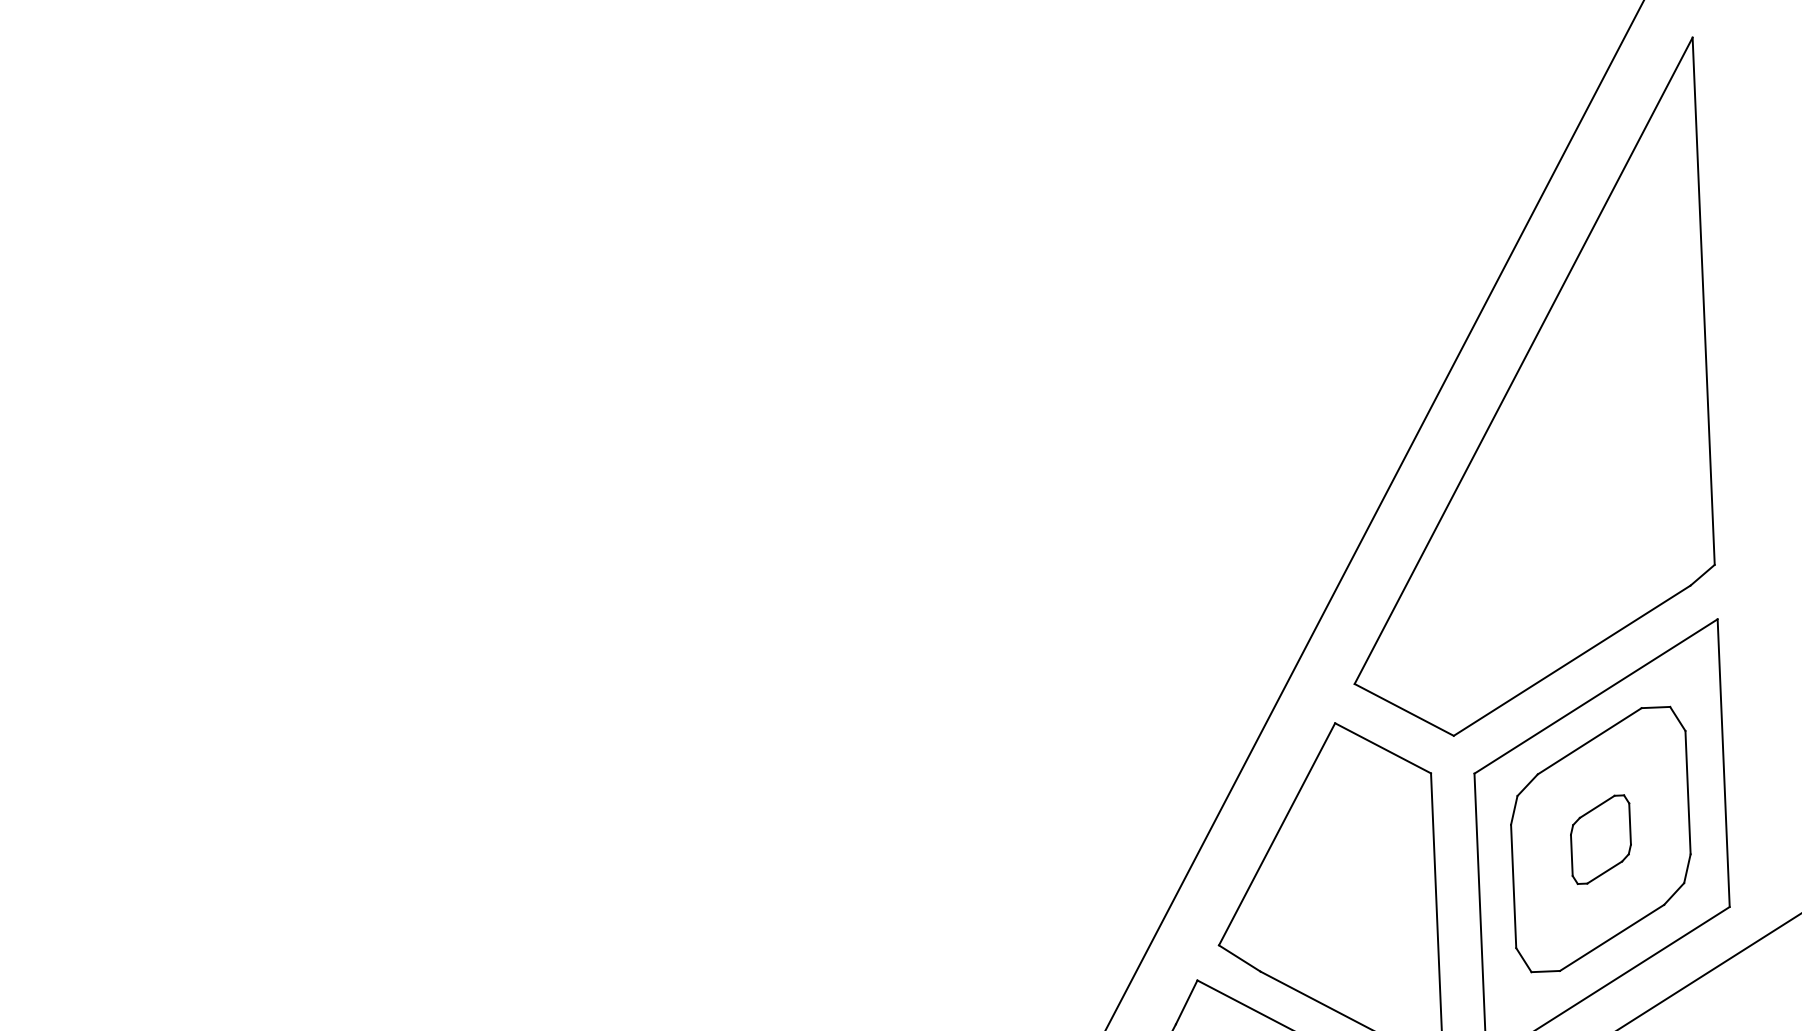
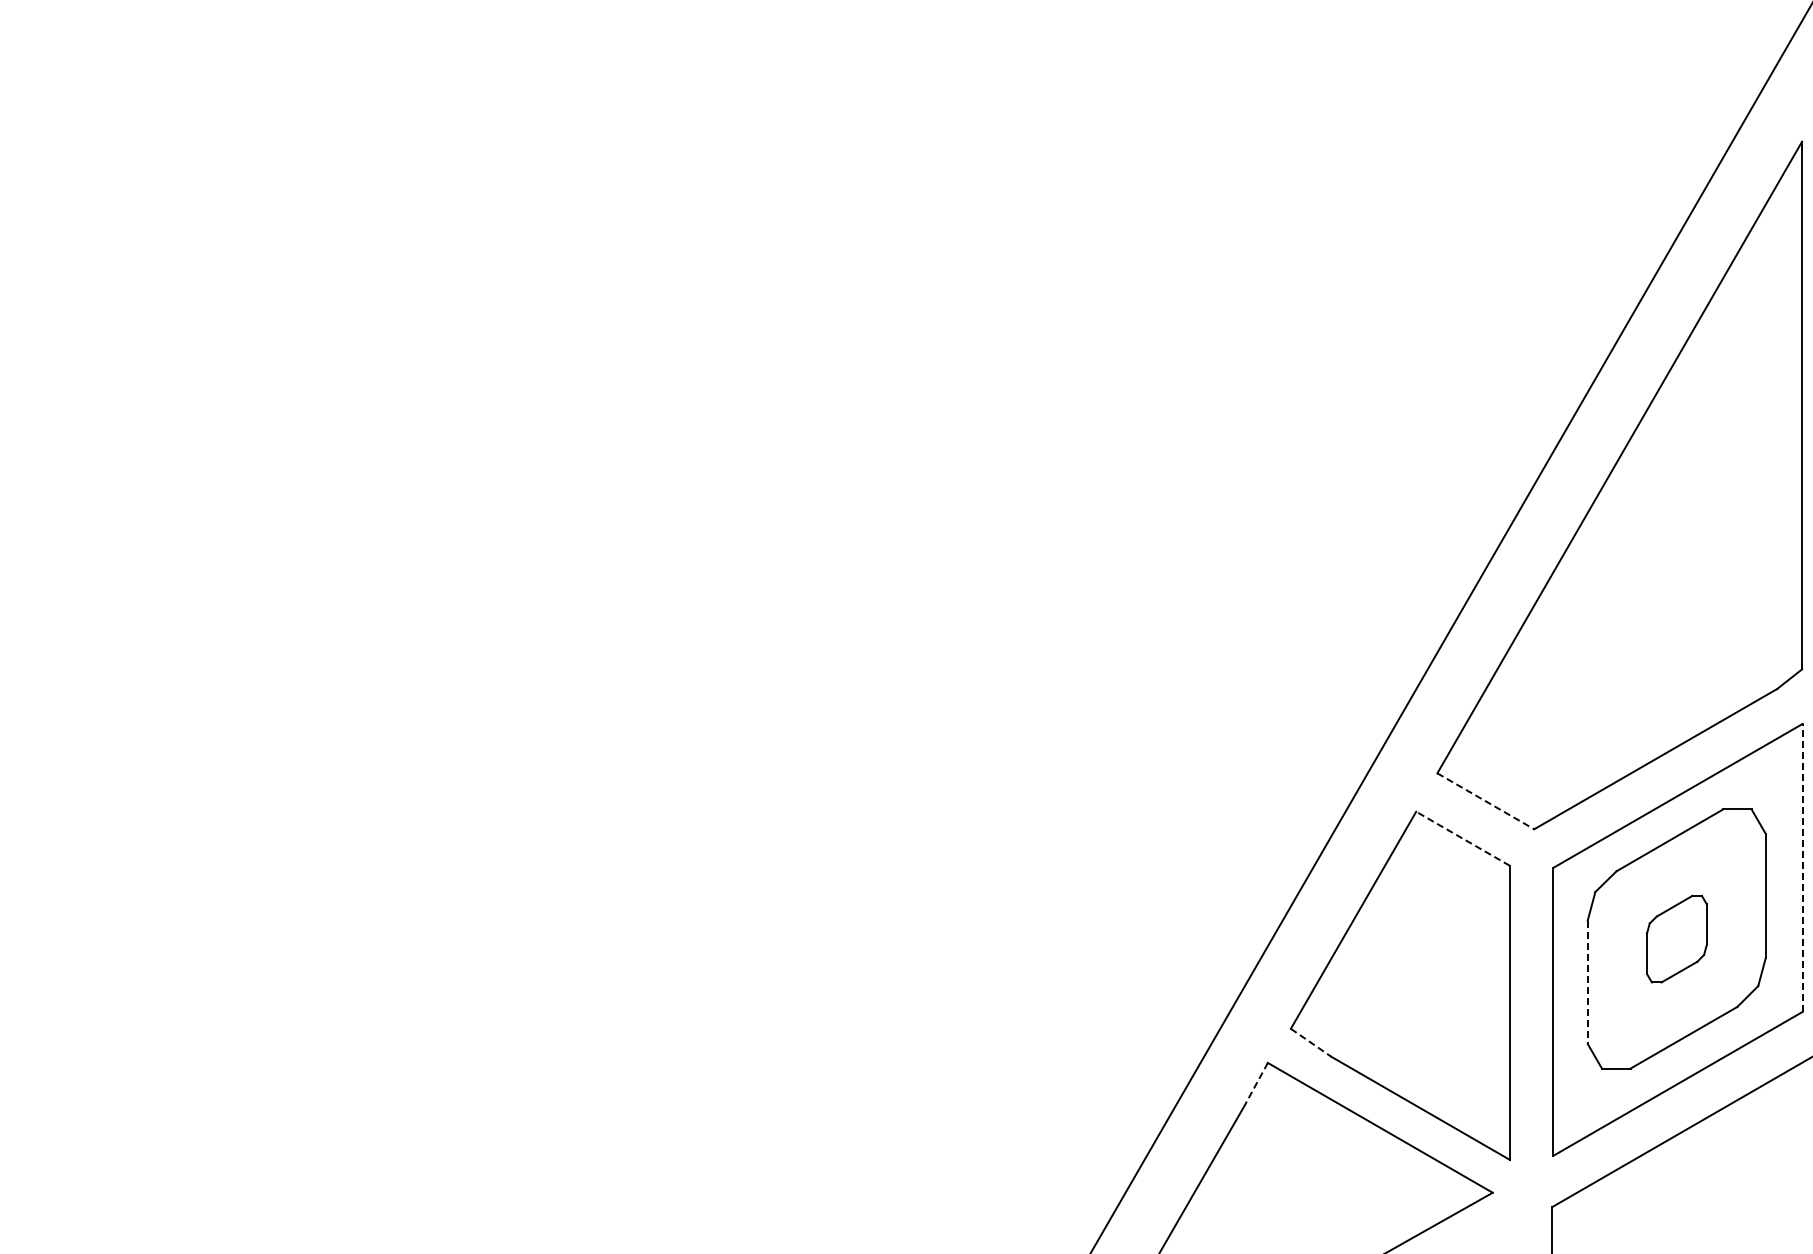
line: (1403, 710) -> (1485, 801), solid -> dashed
line: (1382, 748) -> (1462, 838), solid -> dashed
line: (1723, 762) -> (1802, 867), solid -> dashed
line: (1513, 886) -> (1587, 982), solid -> dashed
line: (1240, 958) -> (1311, 1042), solid -> dashed
line: (1185, 1002) -> (1255, 1084), solid -> dashed

